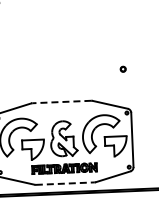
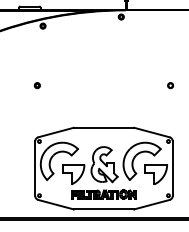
part: (123, 69) -> (170, 85), moved
line: (61, 101) -> (103, 127), dashed -> solid
line: (64, 183) -> (103, 209), dashed -> solid

